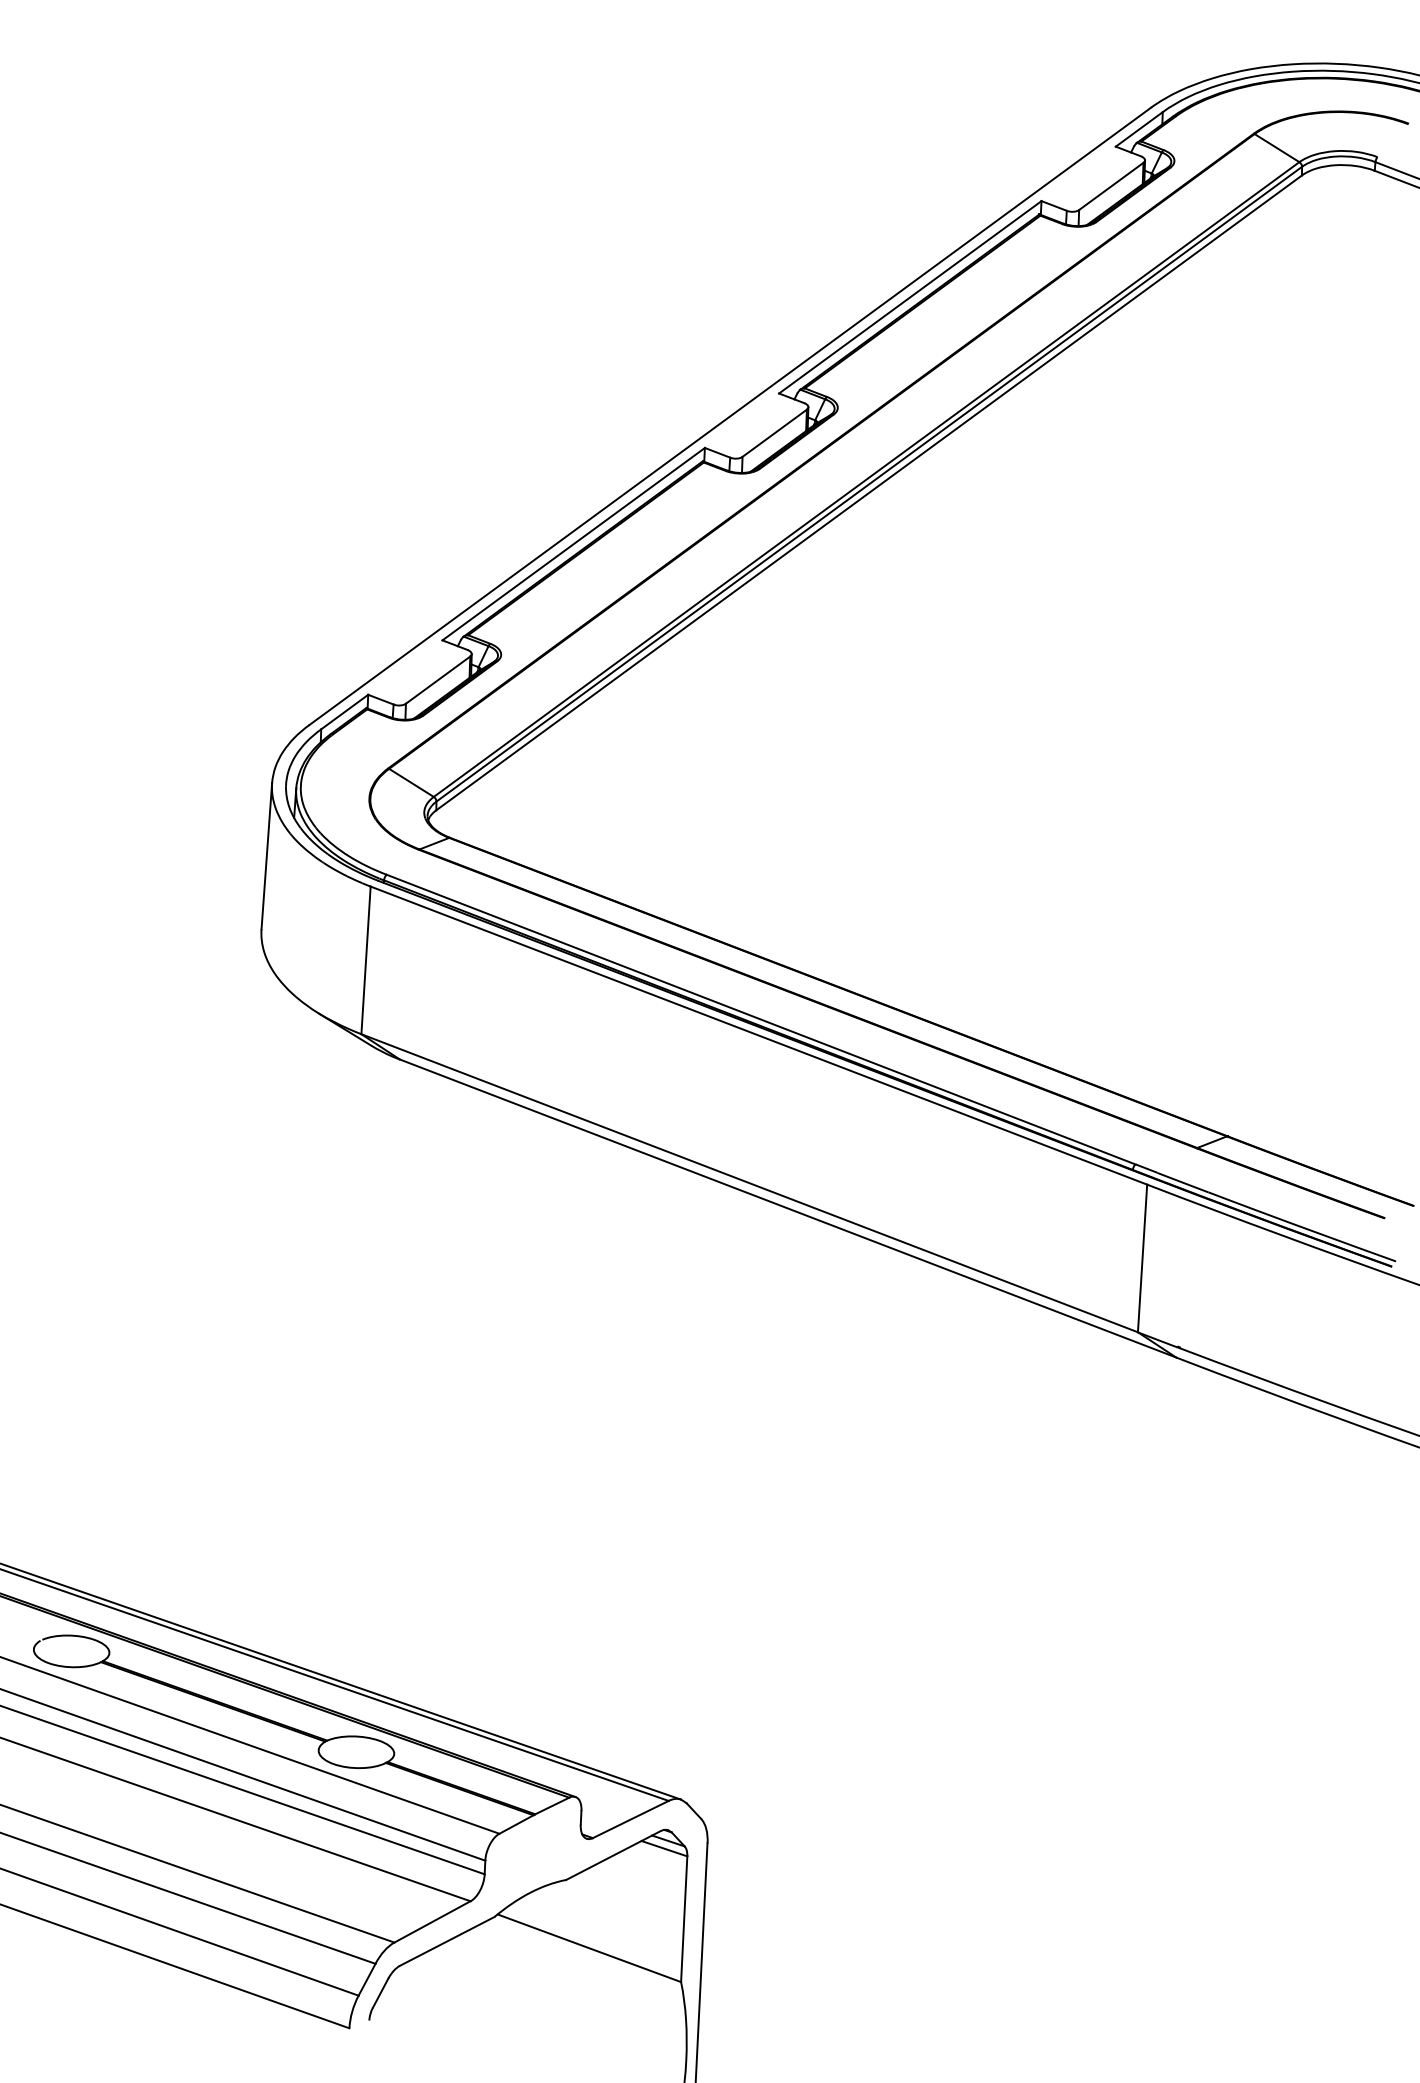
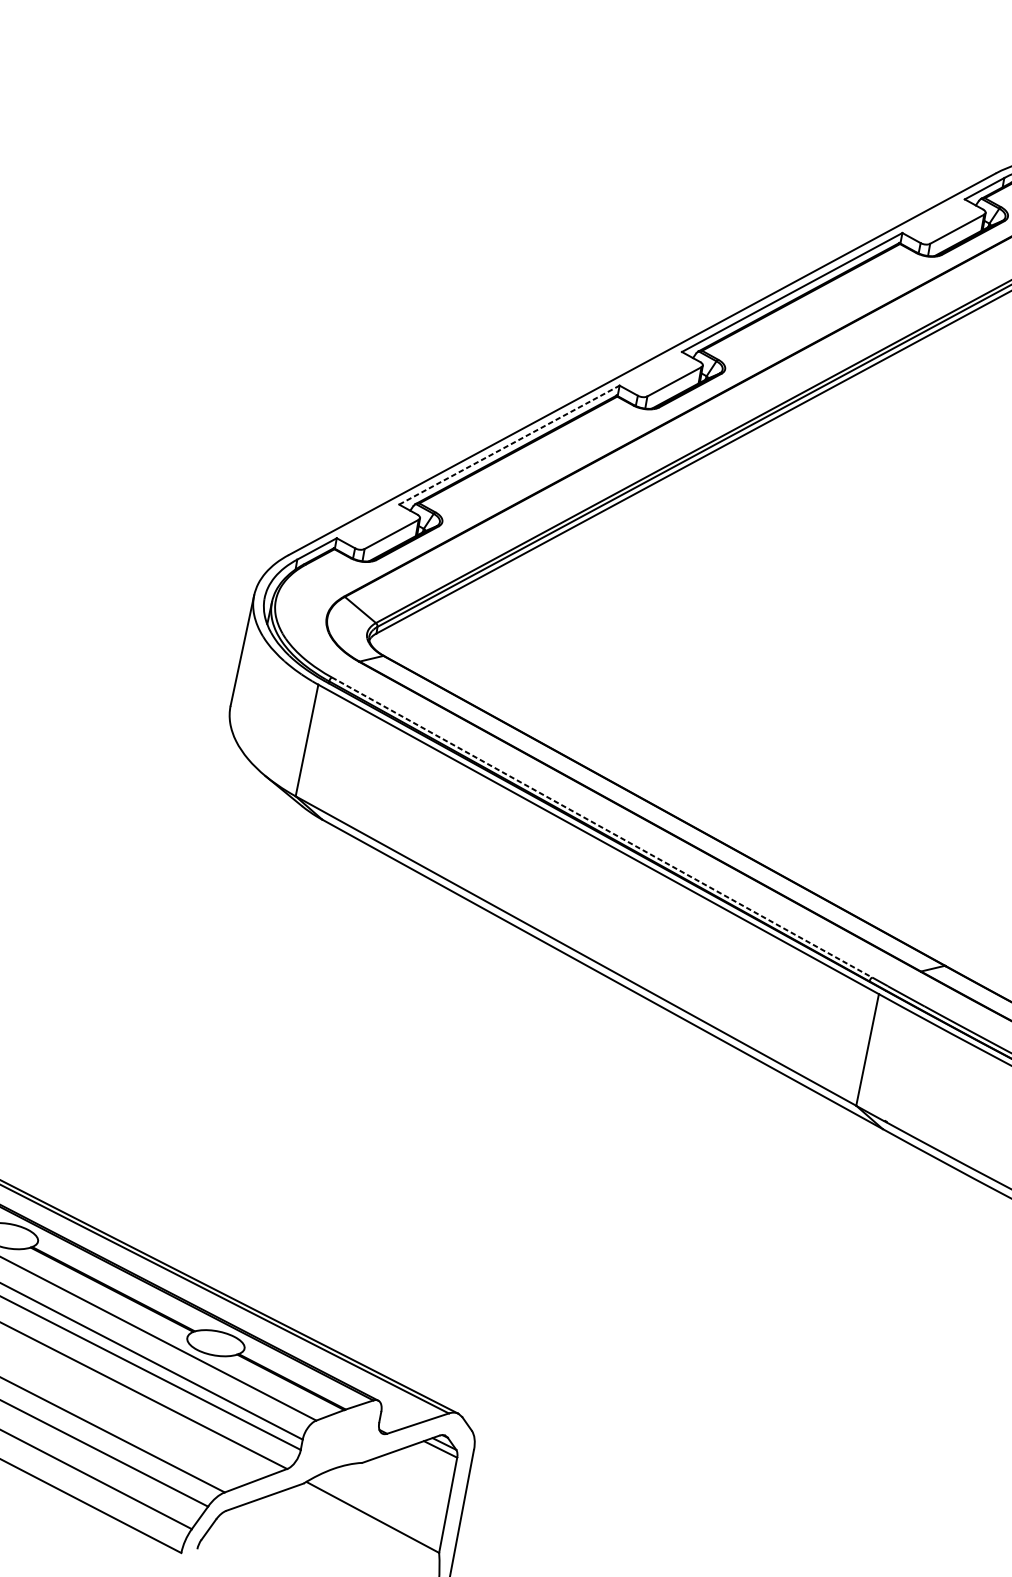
line: (573, 544) -> (509, 445), solid -> dashed
line: (761, 1019) -> (602, 827), solid -> dashed

